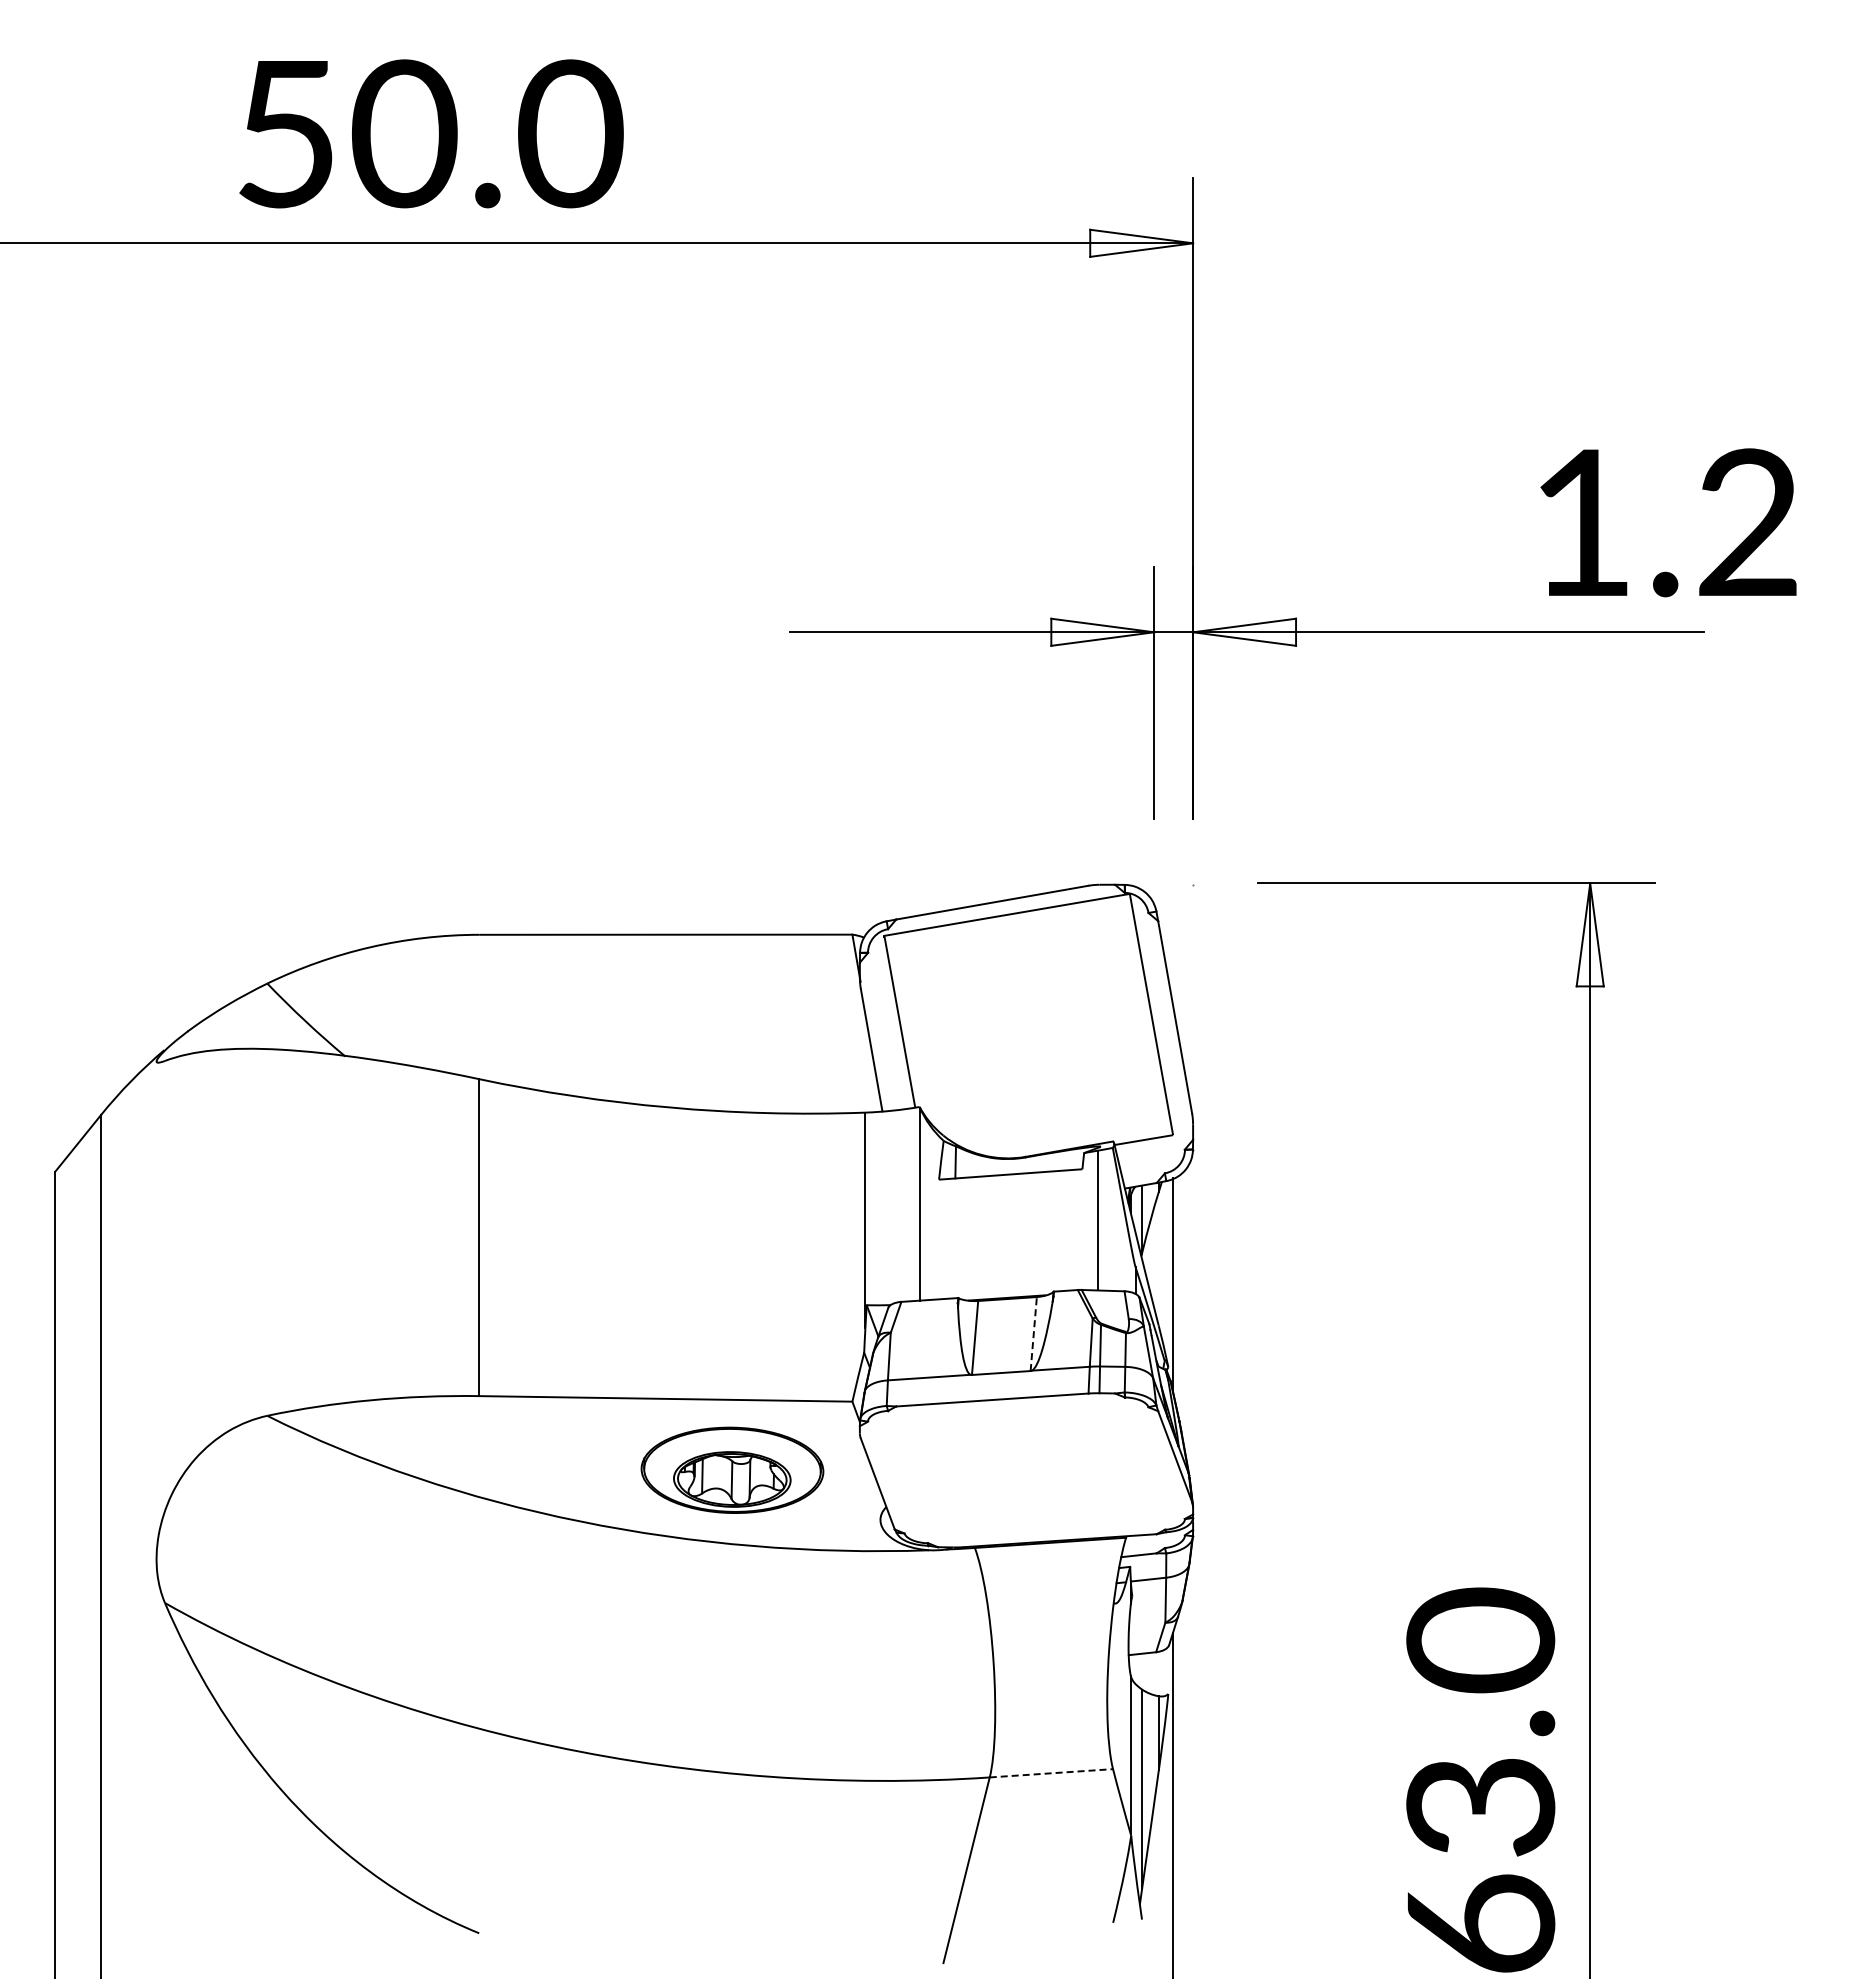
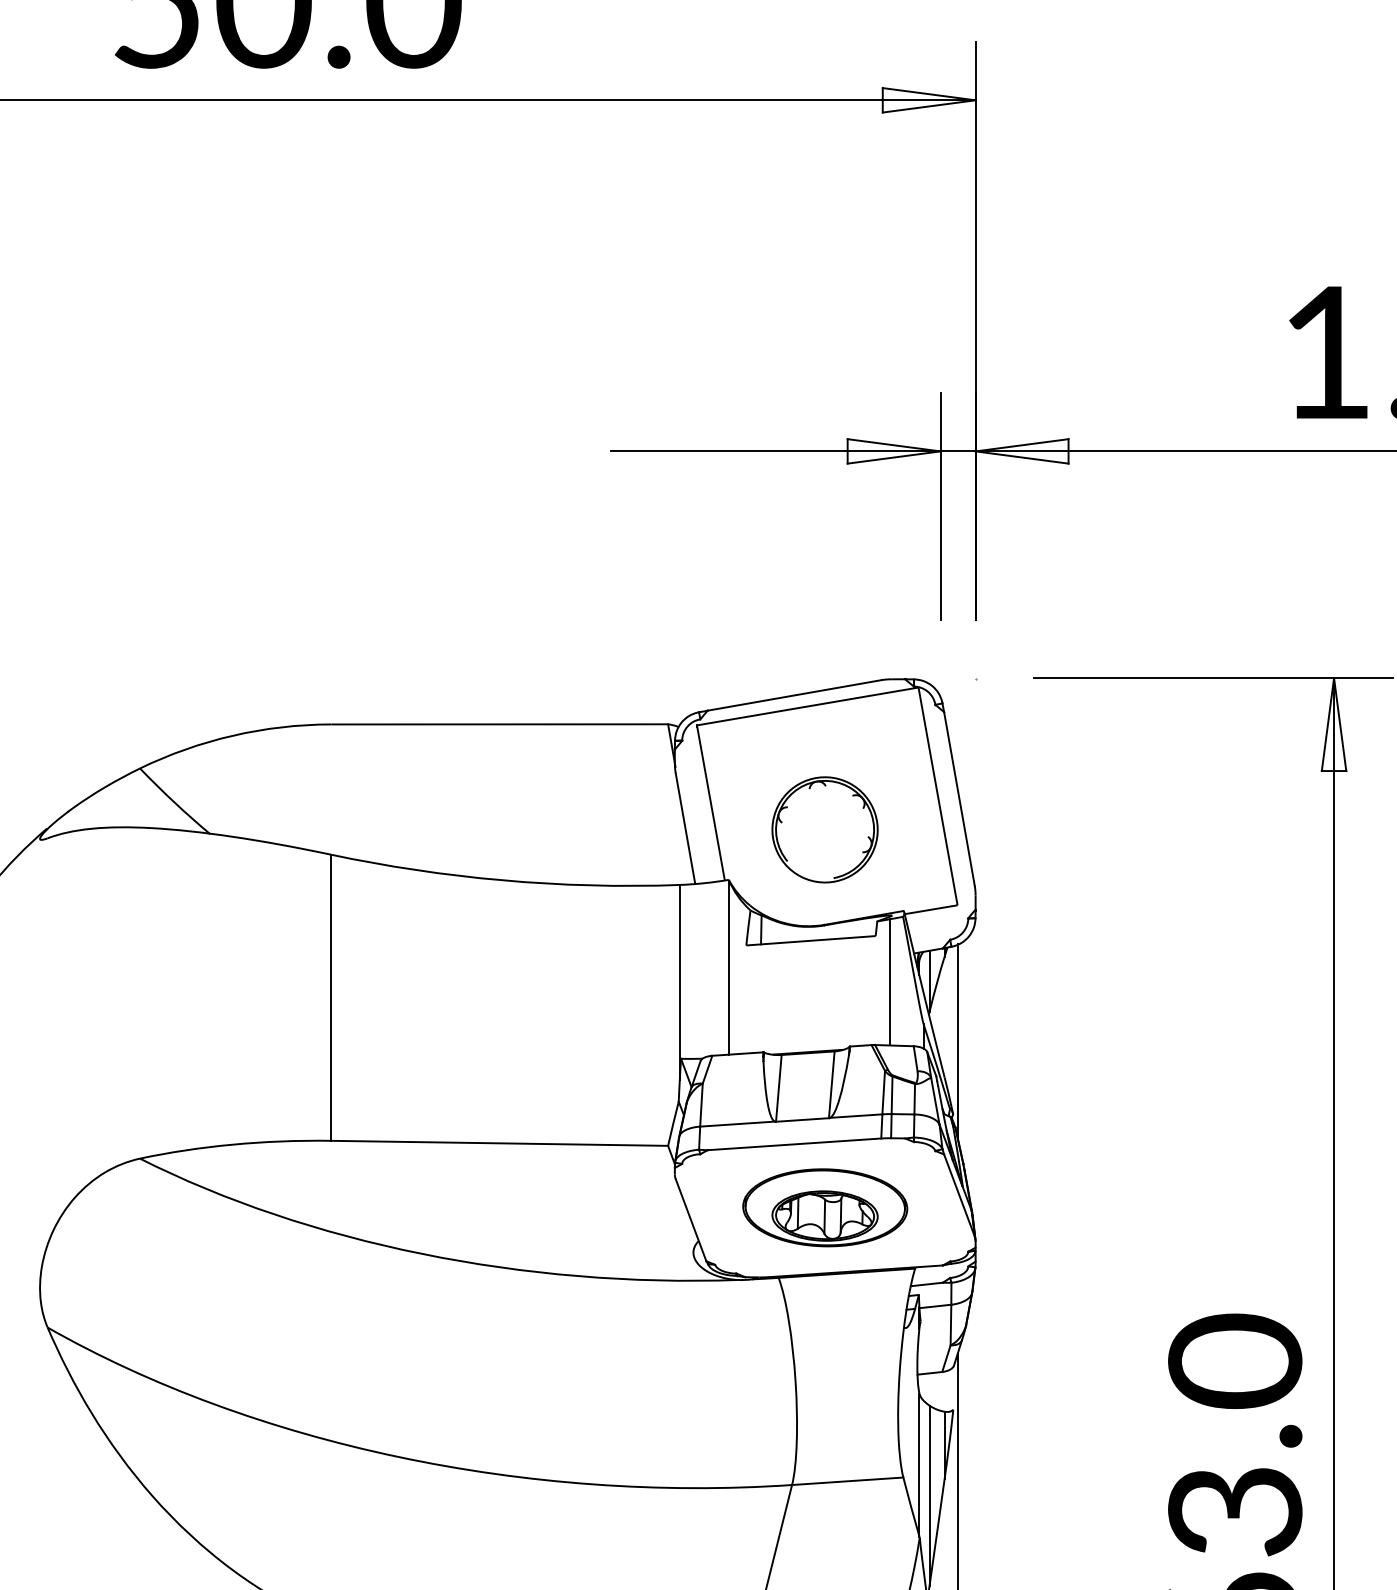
part: (1026, 1051) -> (825, 829), added
line: (1033, 1333) -> (831, 1084), dashed -> solid
part: (732, 1469) -> (825, 1207), moved
line: (1051, 1773) -> (847, 1481), dashed -> solid

